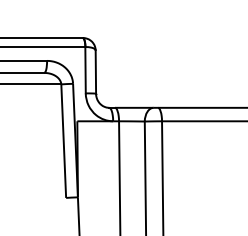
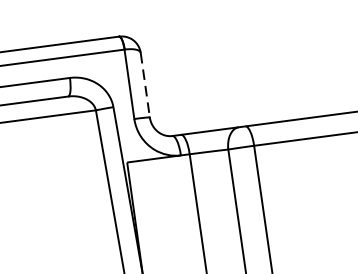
line: (95, 72) -> (144, 85), solid -> dashed

